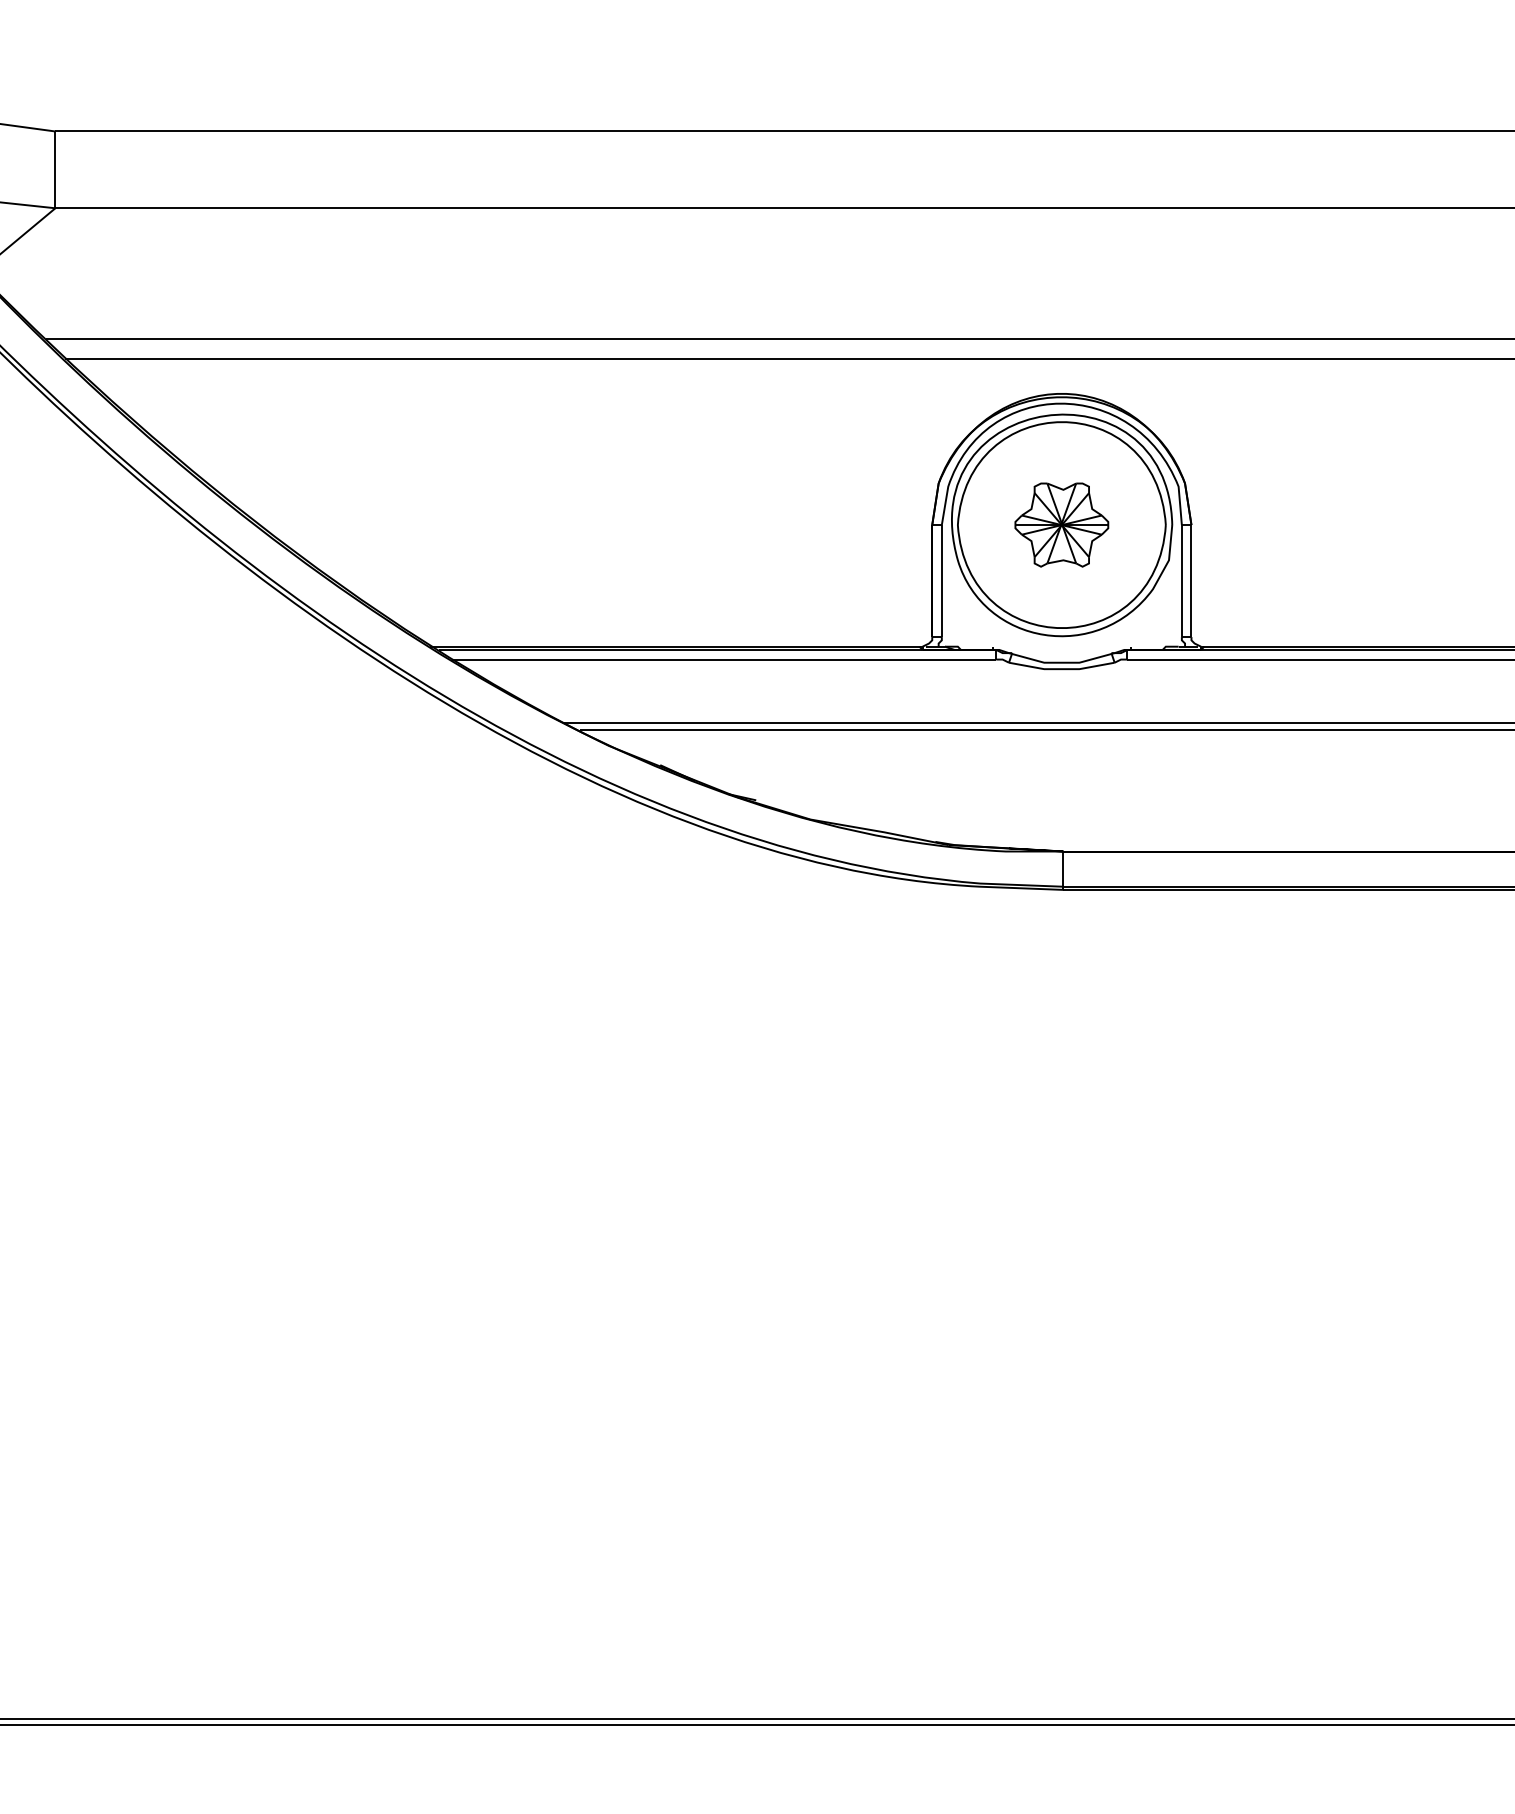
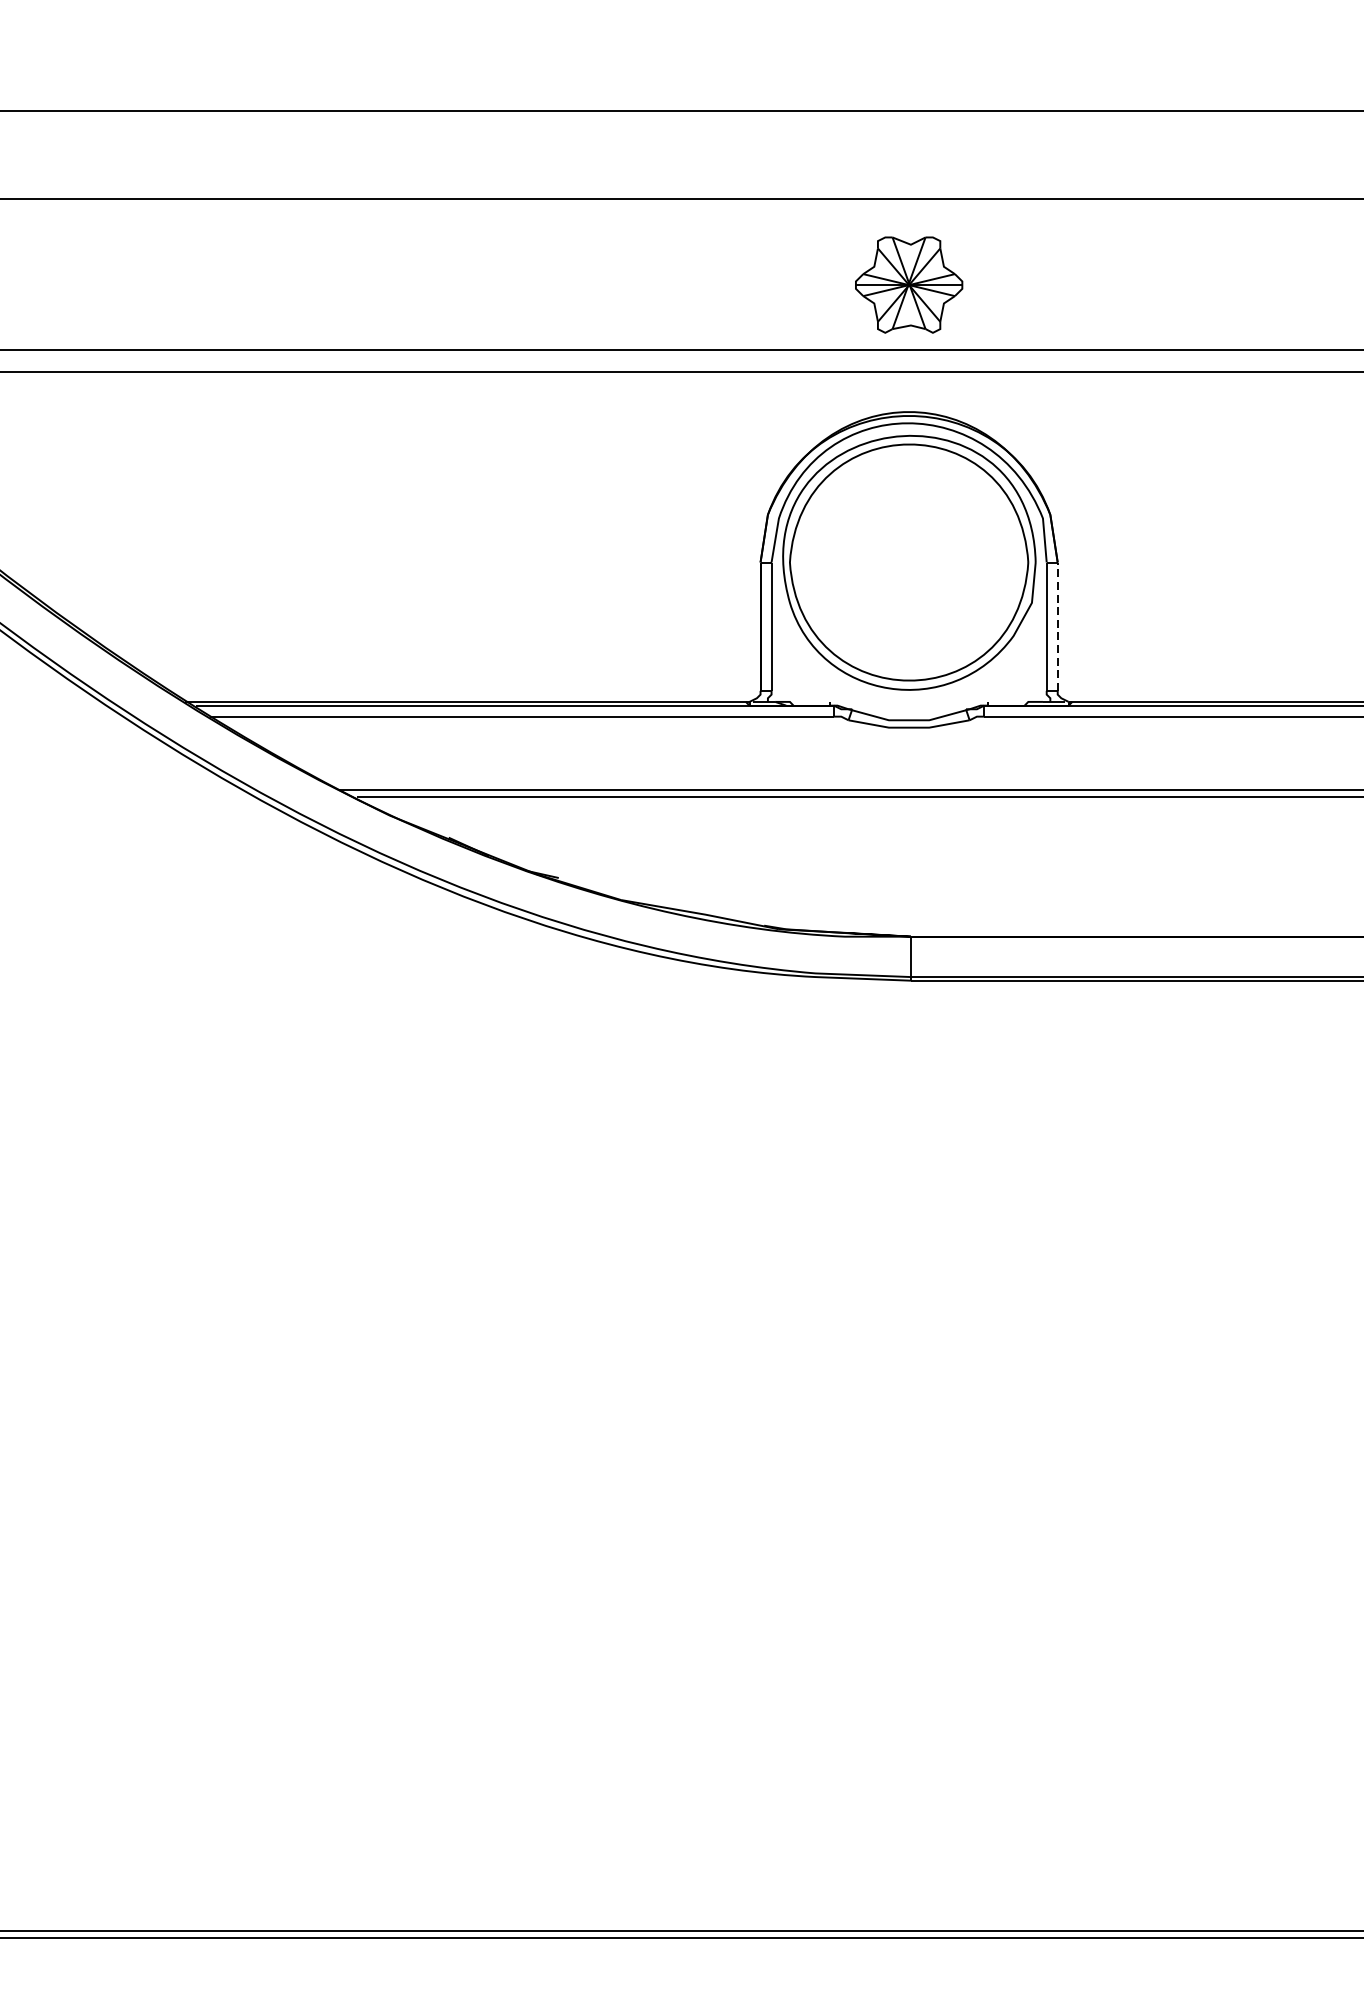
part: (1061, 524) -> (908, 284), moved
line: (1191, 581) -> (1057, 627), solid -> dashed

